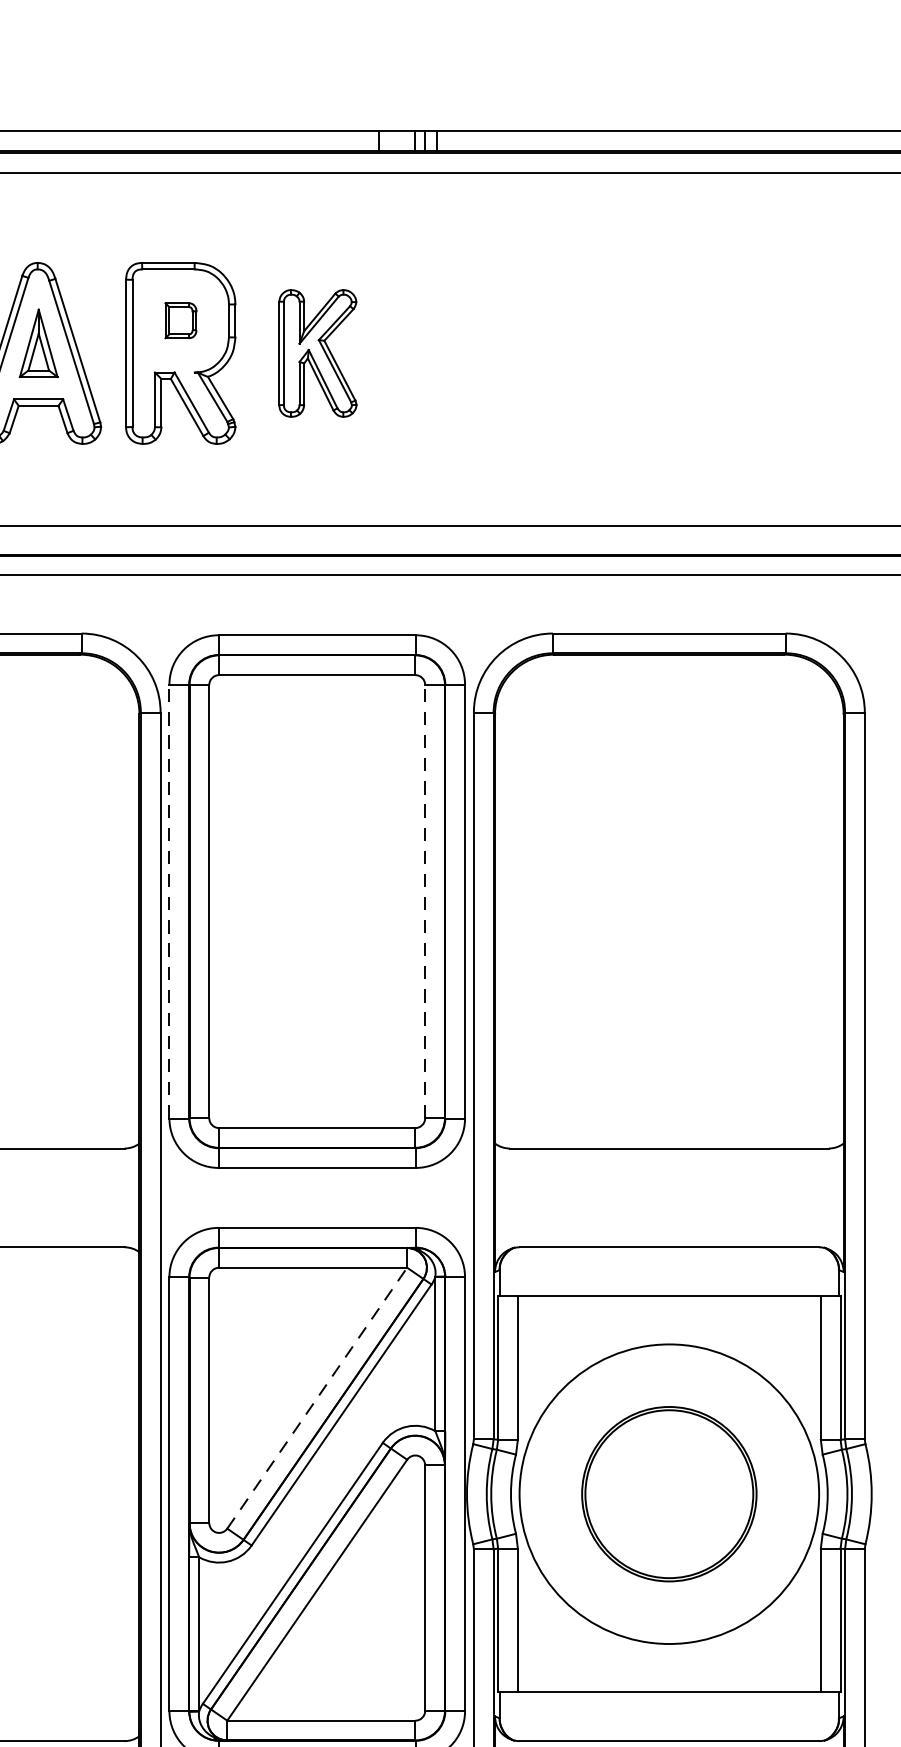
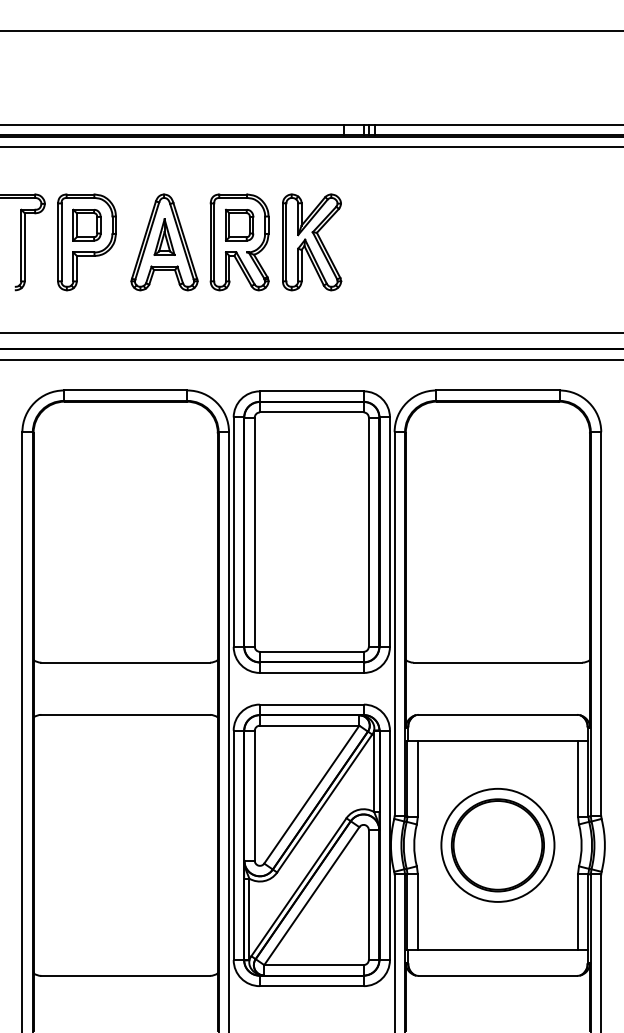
part: (180, 319) -> (239, 224), size x1.67
part: (318, 353) -> (312, 242), size x1.43
line: (424, 900) -> (368, 531), dashed -> solid
line: (169, 902) -> (233, 532), dashed -> solid
line: (316, 1397) -> (311, 794), dashed -> solid
circle: (668, 1492) -> (497, 844), size x0.71

